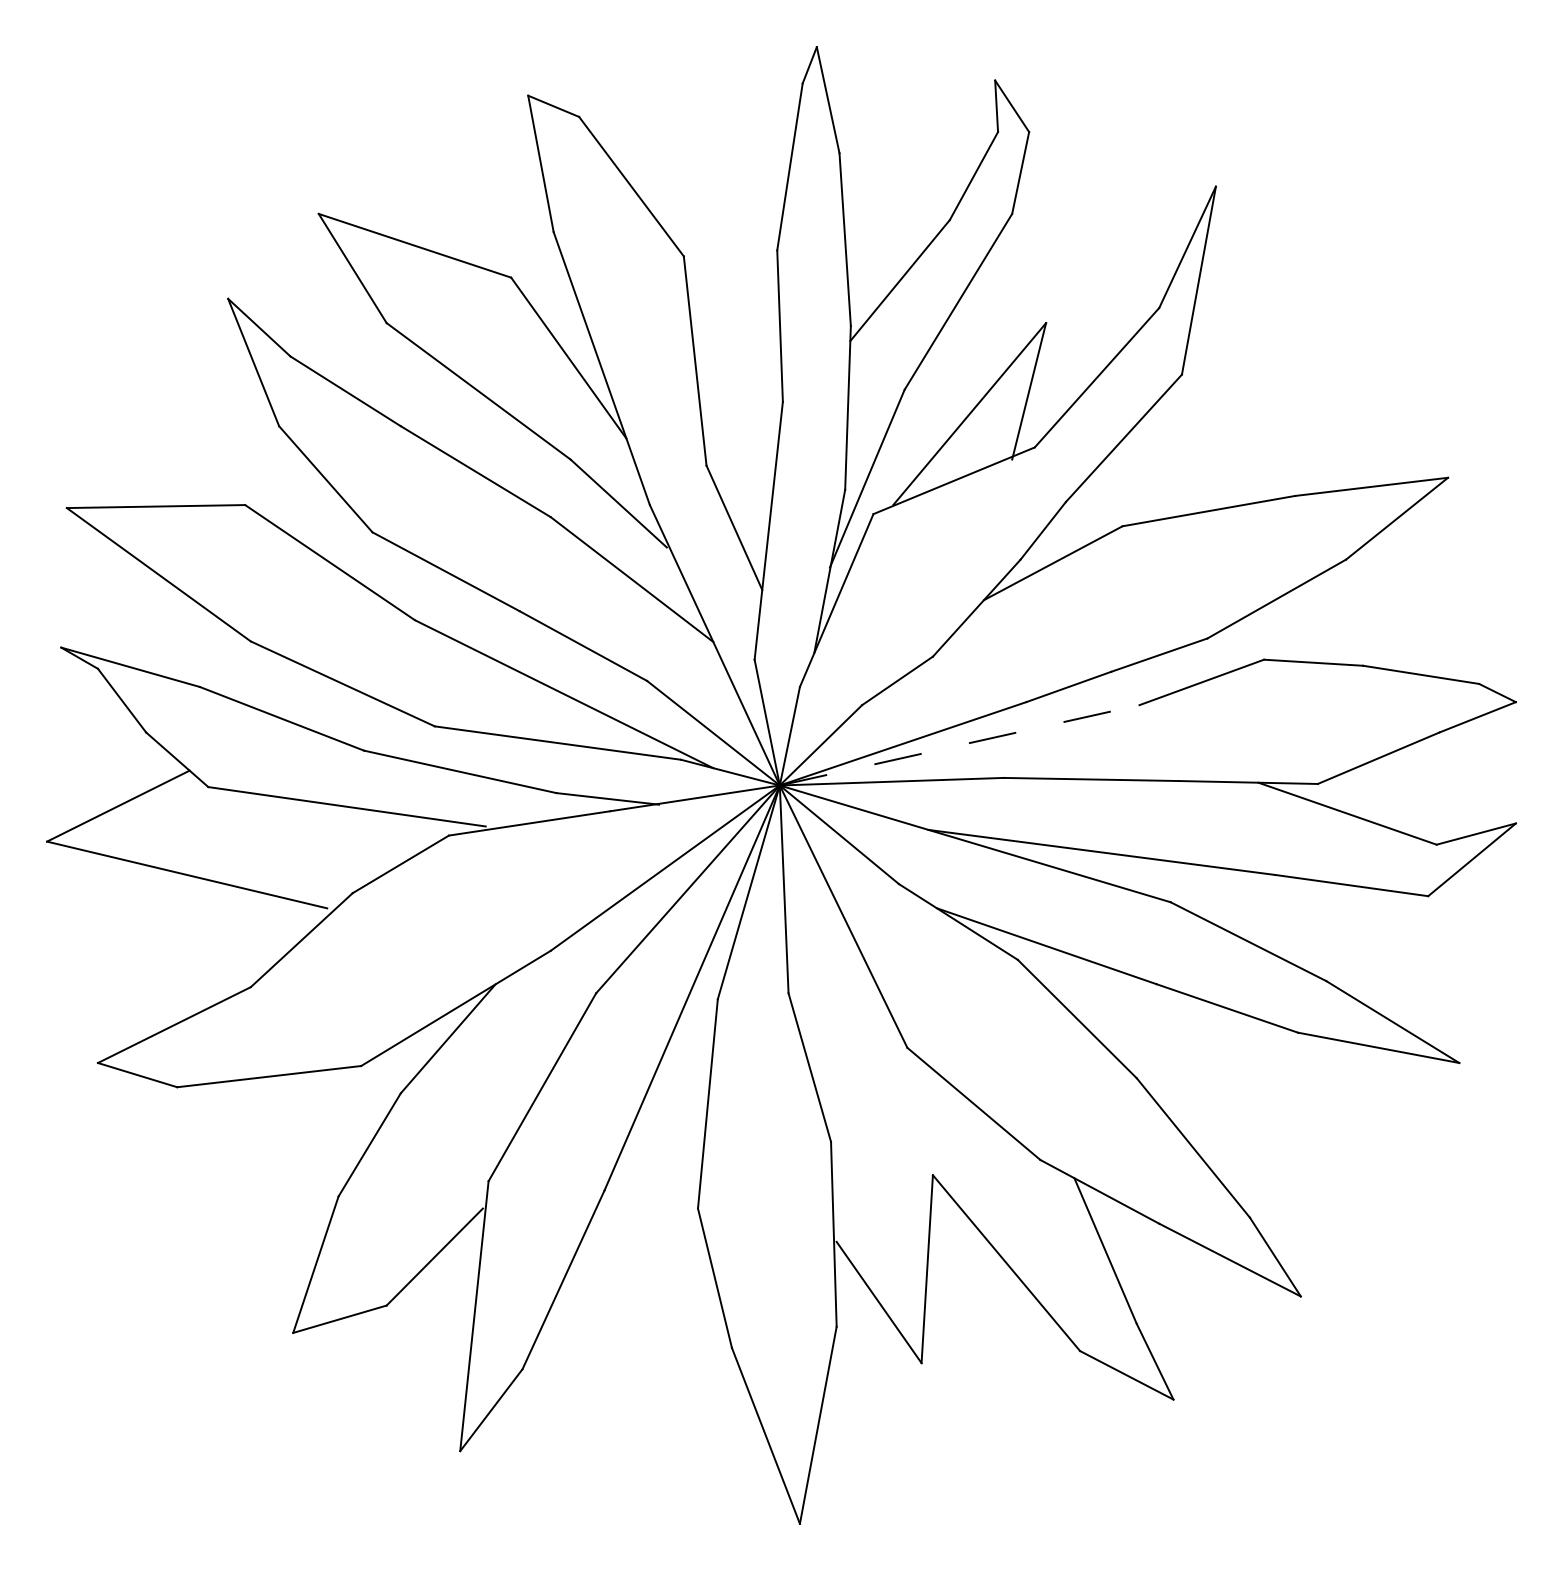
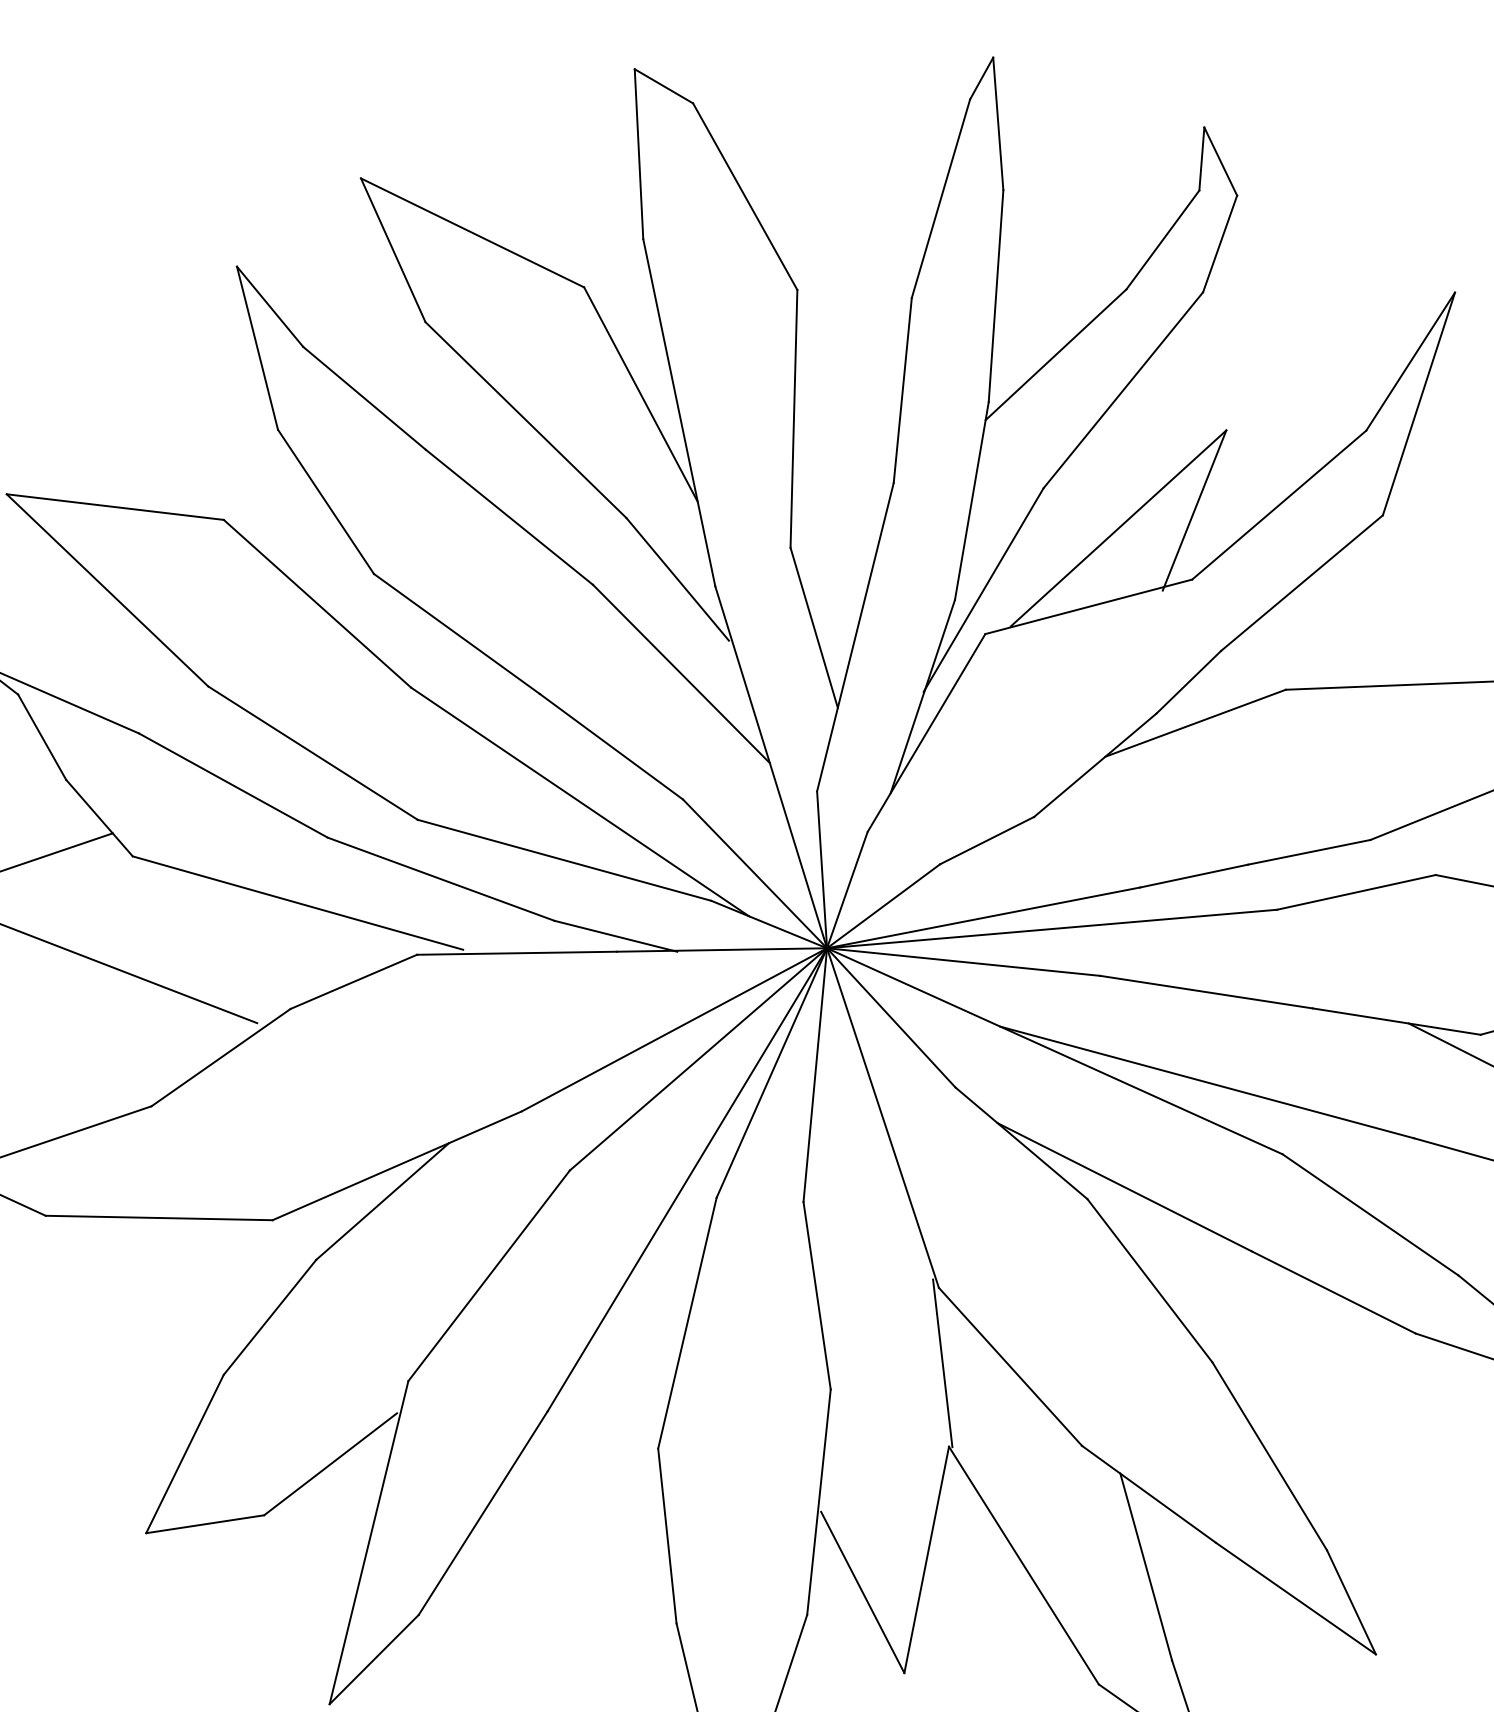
line: (960, 745) -> (1053, 929), dashed -> solid
line: (918, 1108) -> (942, 1363), added

